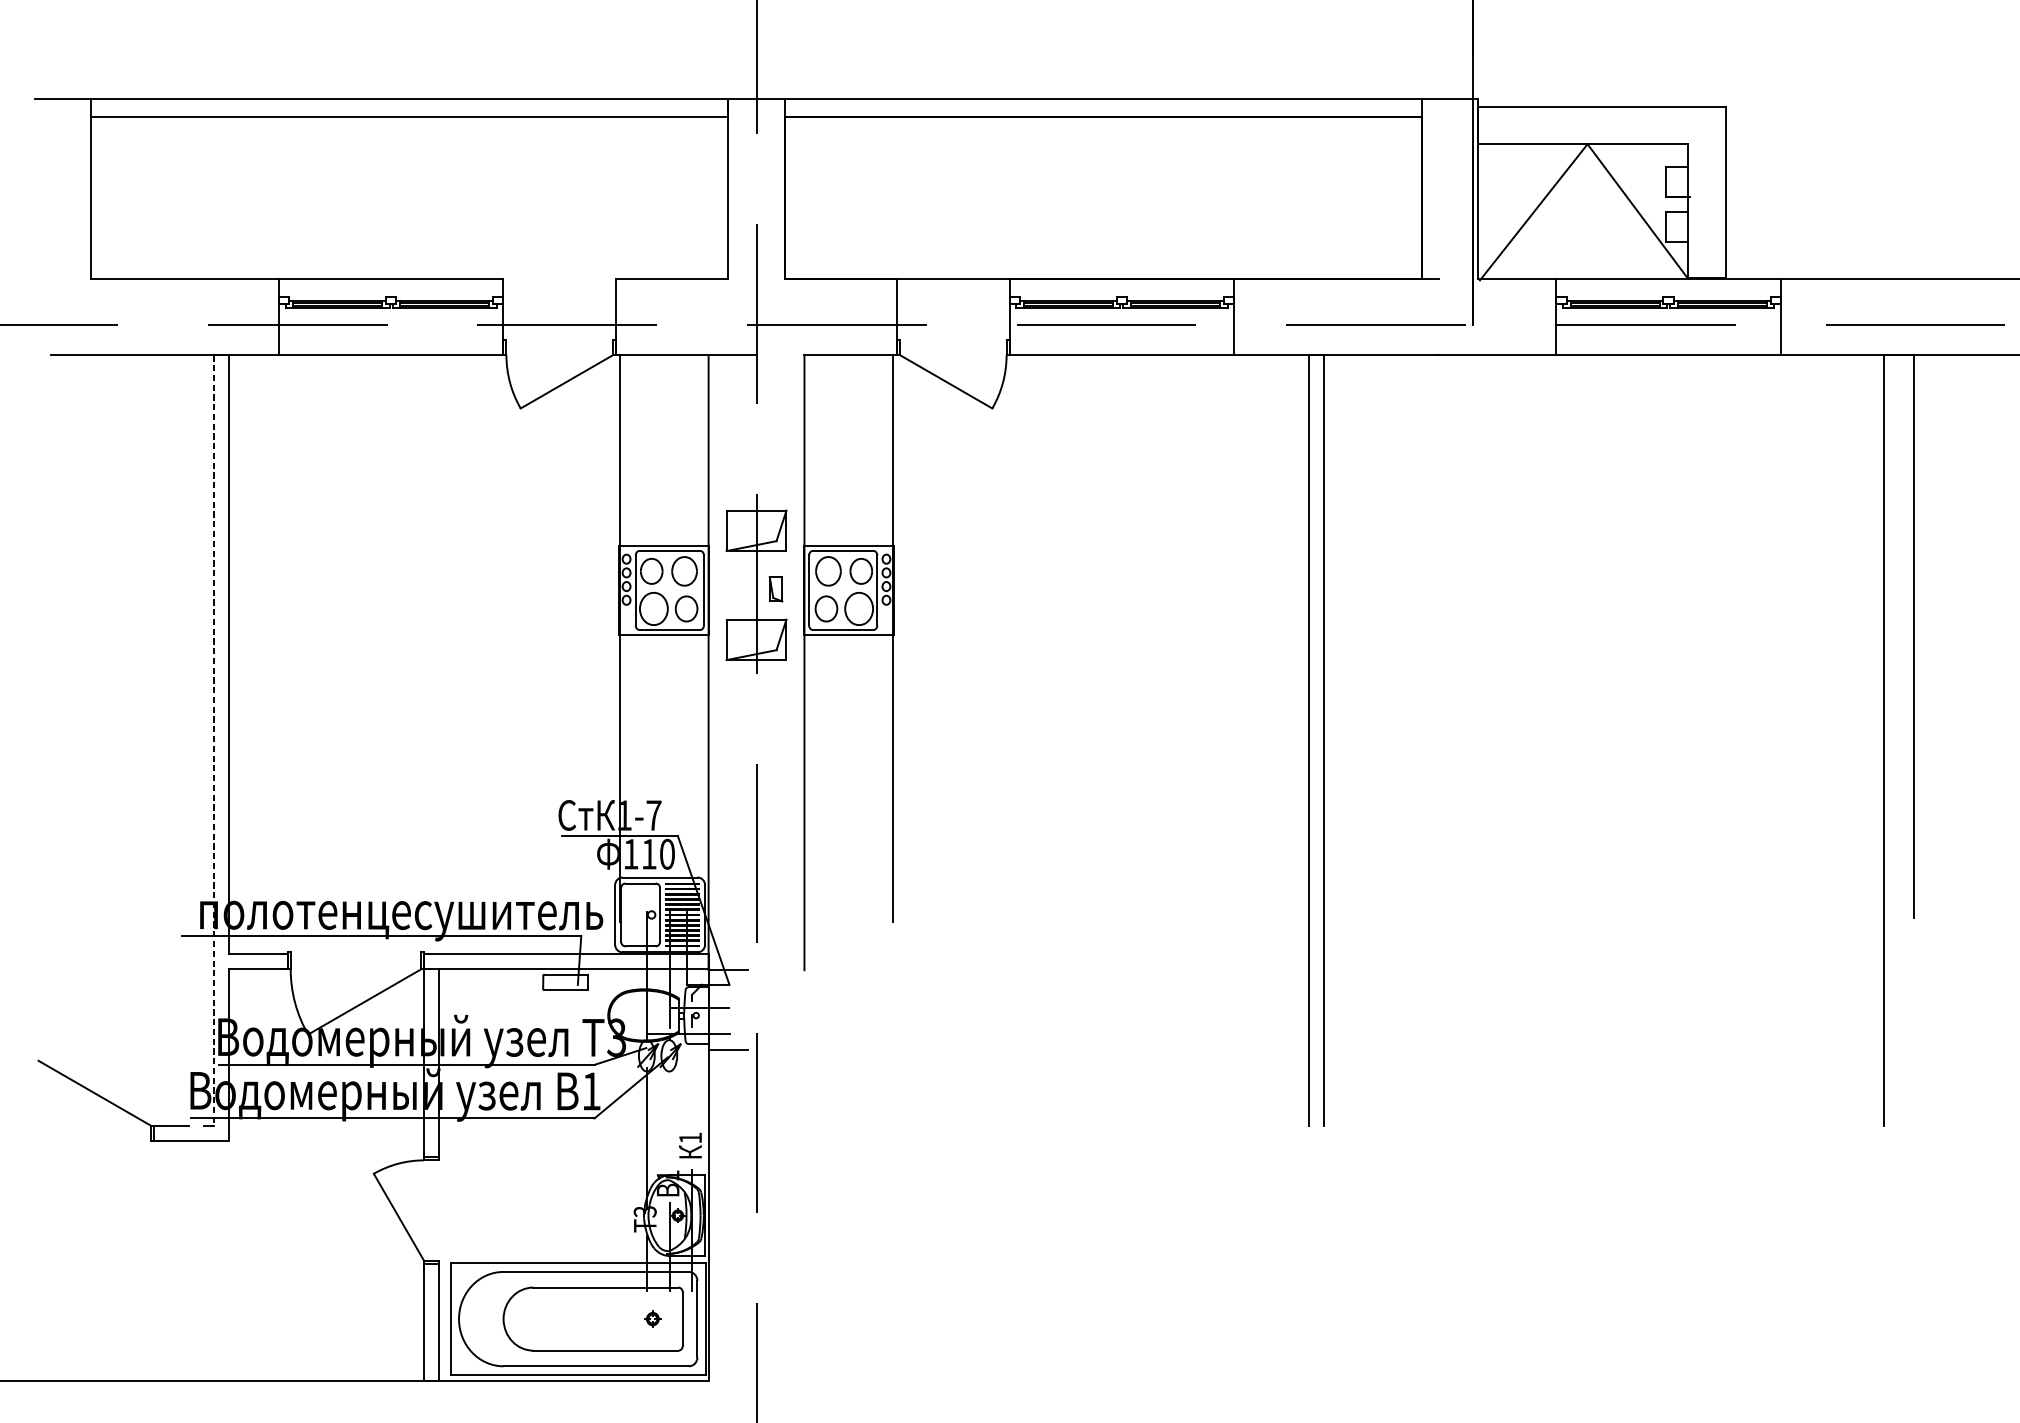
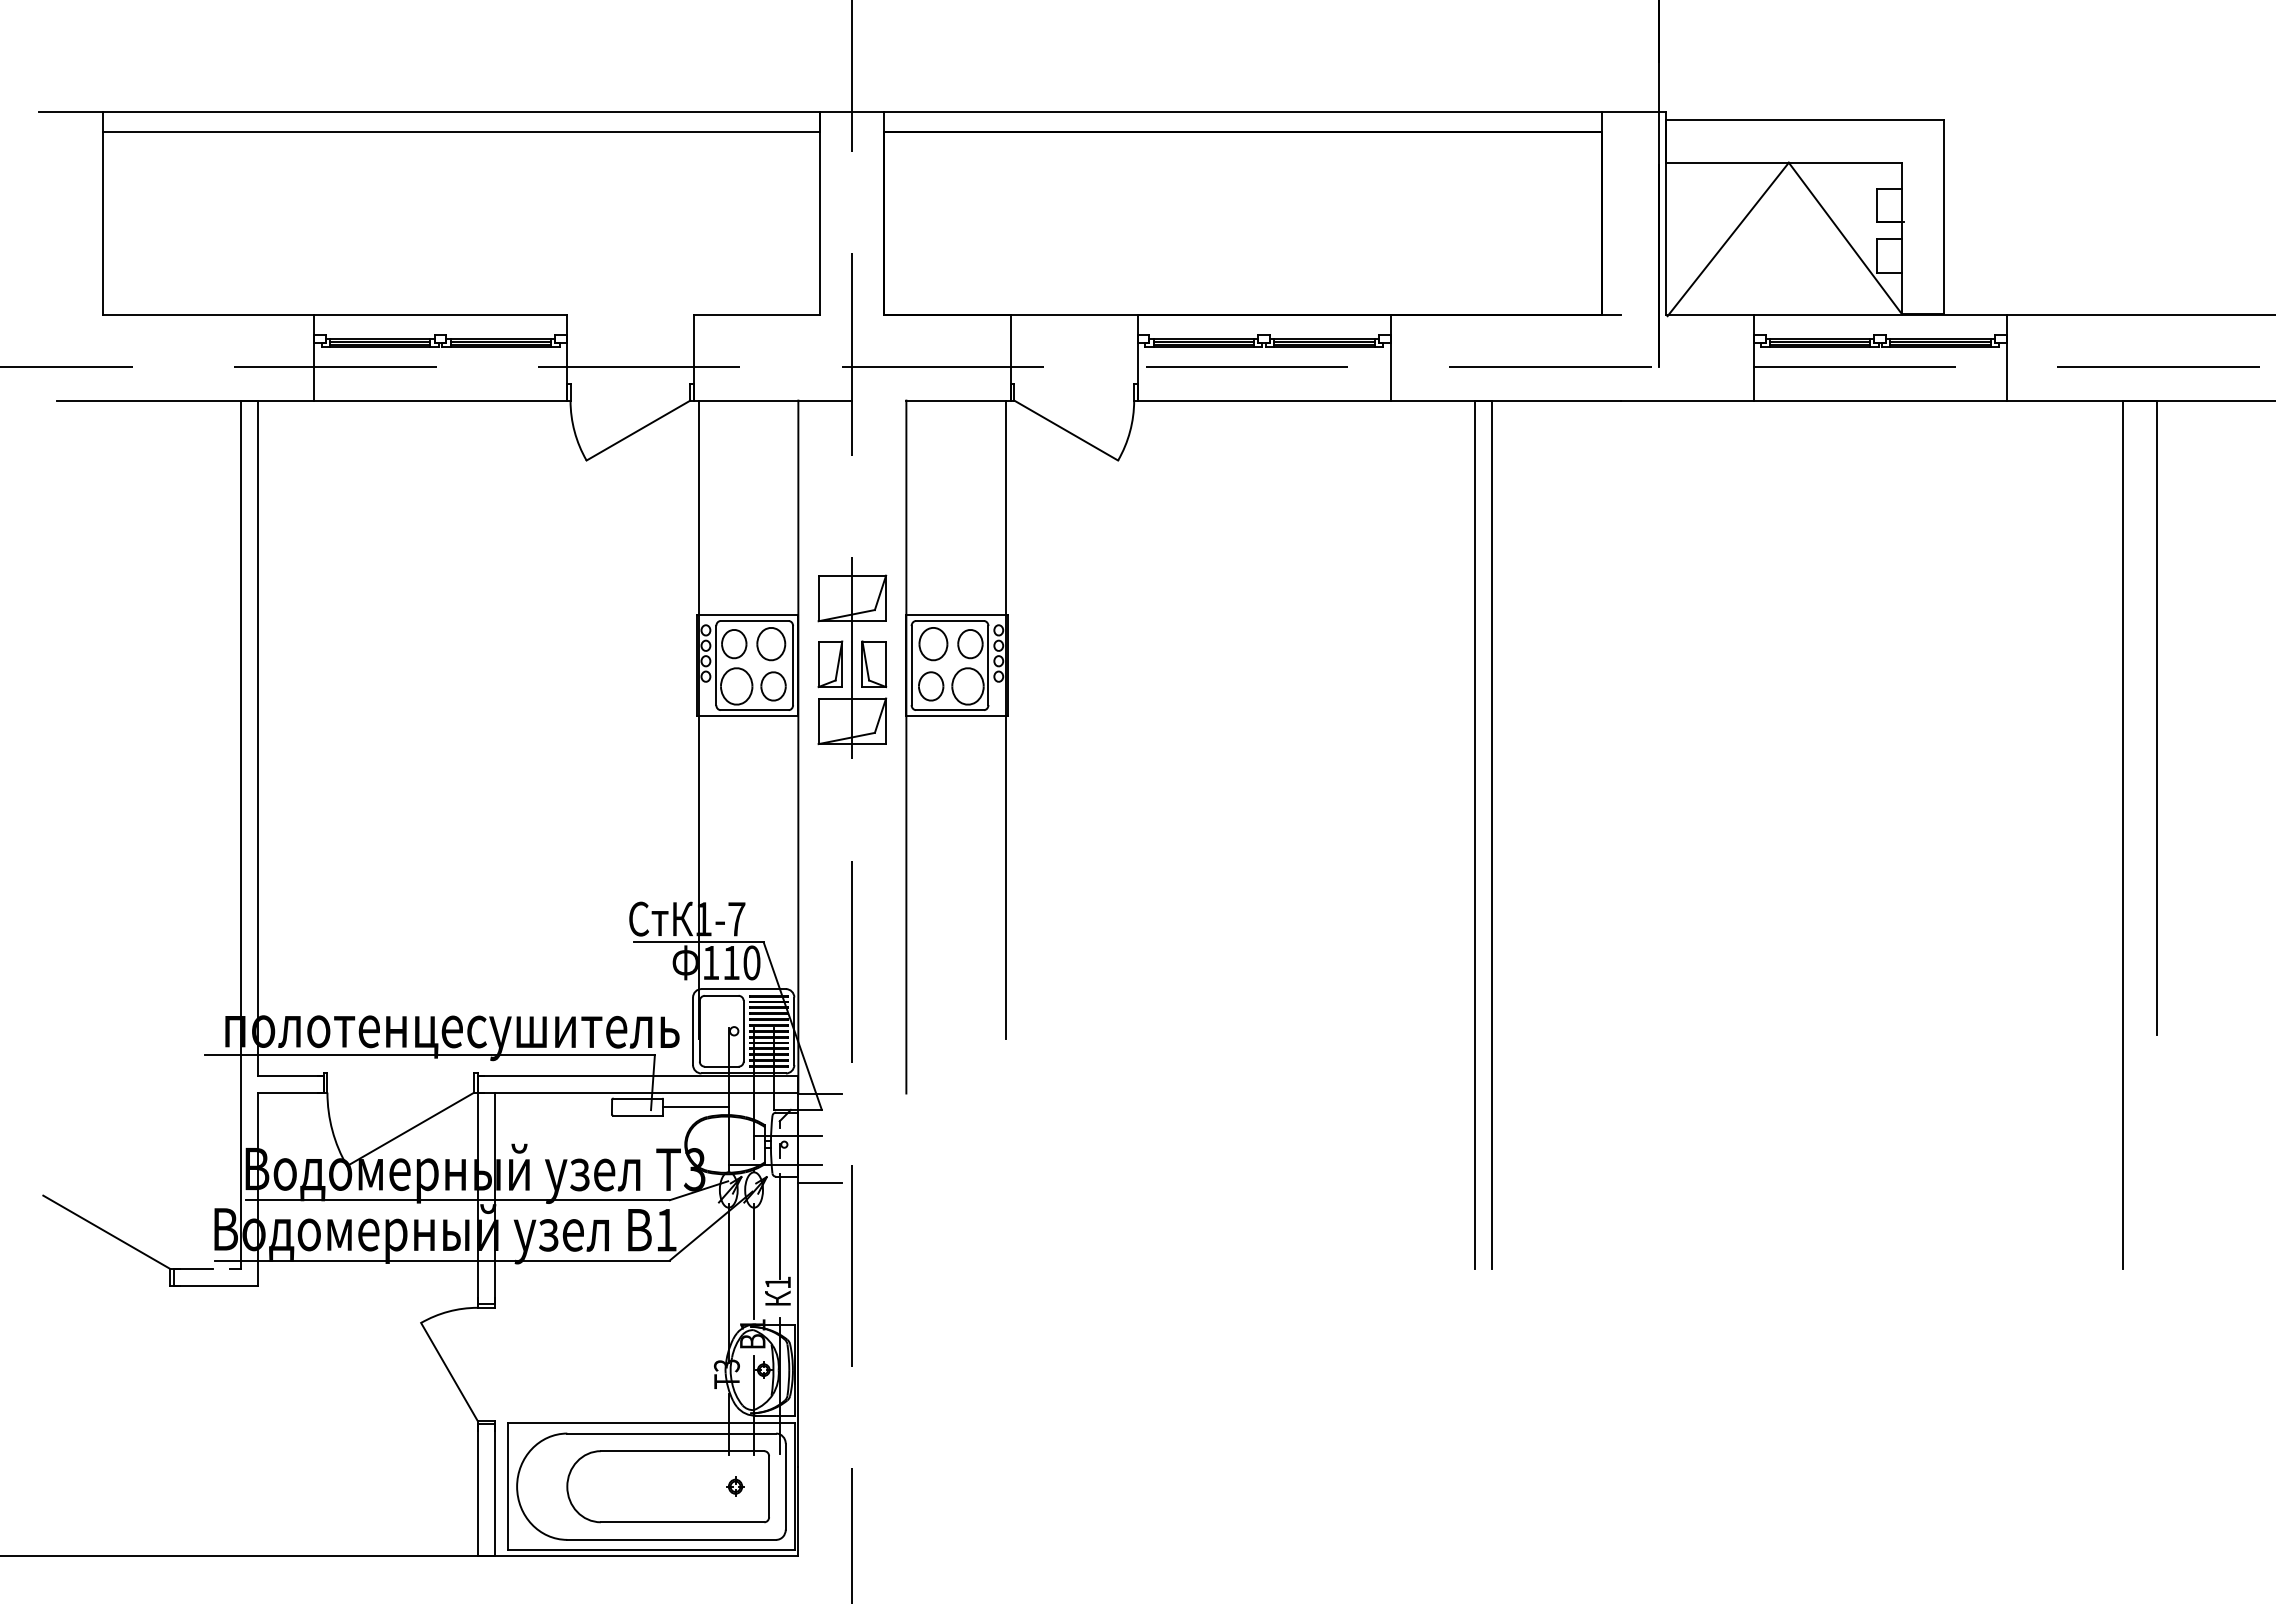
part: (737, 589) -> (830, 664), added
part: (776, 589) -> (874, 664), size x1.67
line: (214, 741) -> (241, 835), dashed -> solid
line: (617, 982) -> (695, 1107), added
line: (691, 1088) -> (779, 1226), added
line: (669, 1119) -> (754, 1261), added

